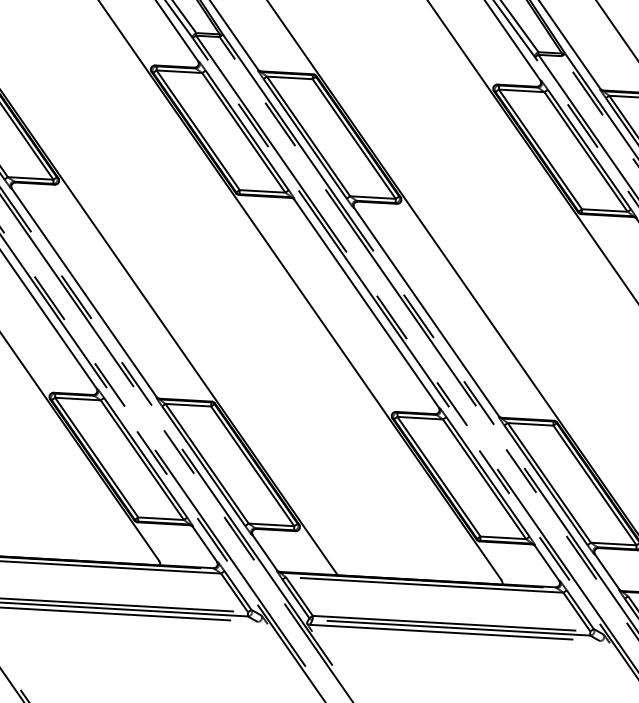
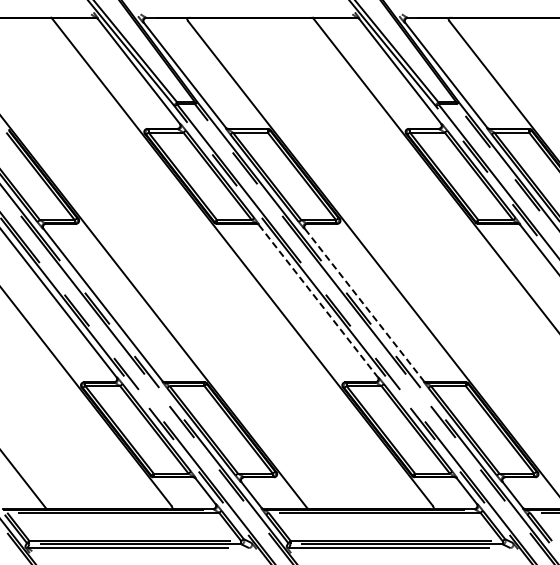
line: (366, 304) -> (318, 301), solid -> dashed
line: (426, 312) -> (364, 305), solid -> dashed

